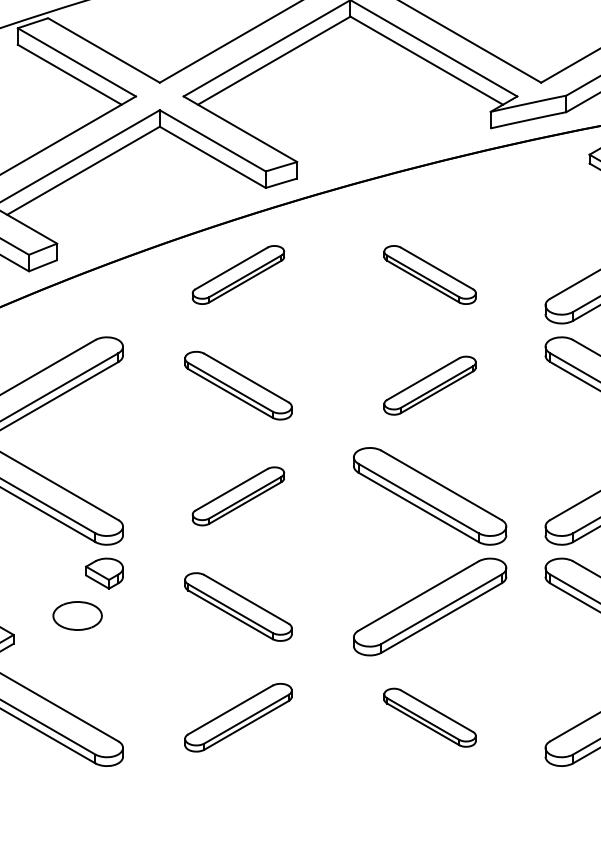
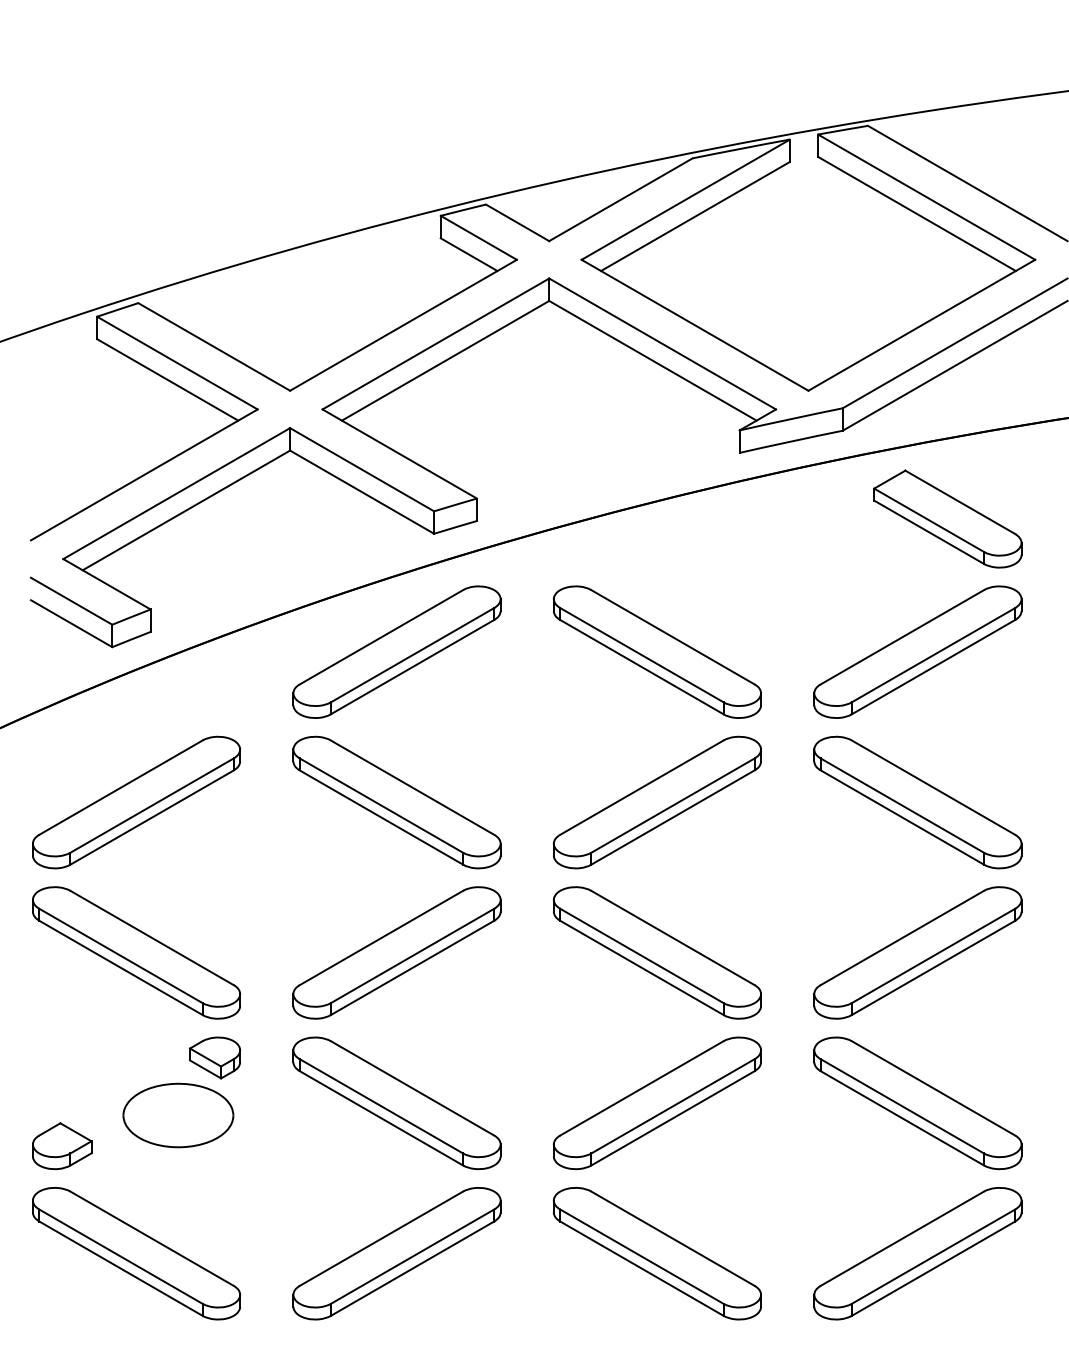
part: (238, 274) -> (396, 651), size x1.67
part: (430, 274) -> (657, 651), size x1.67
part: (238, 385) -> (396, 802), size x1.43
part: (430, 385) -> (657, 802), size x1.67
part: (238, 496) -> (396, 952), size x1.67
part: (238, 607) -> (396, 1103), size x1.43
part: (77, 615) -> (178, 1115), size x1.67
part: (238, 717) -> (396, 1253), size x1.43
part: (430, 717) -> (657, 1253), size x1.67

